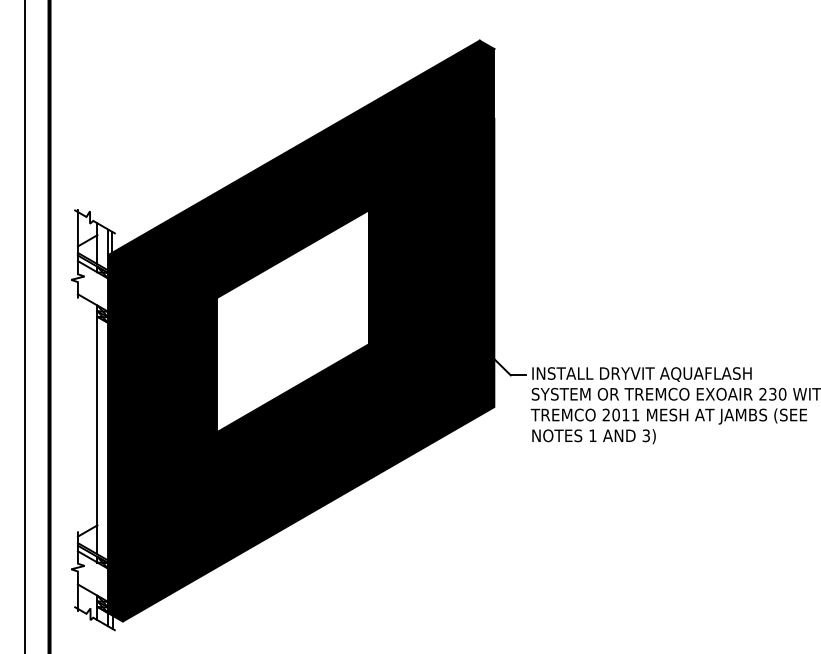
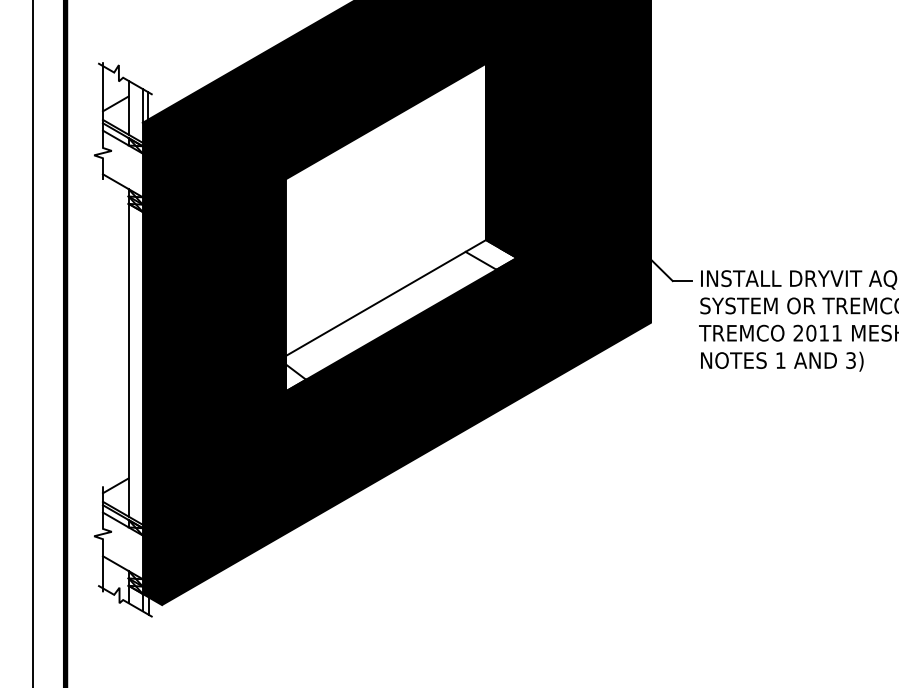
fill: (304, 401) -> (401, 315), removed

